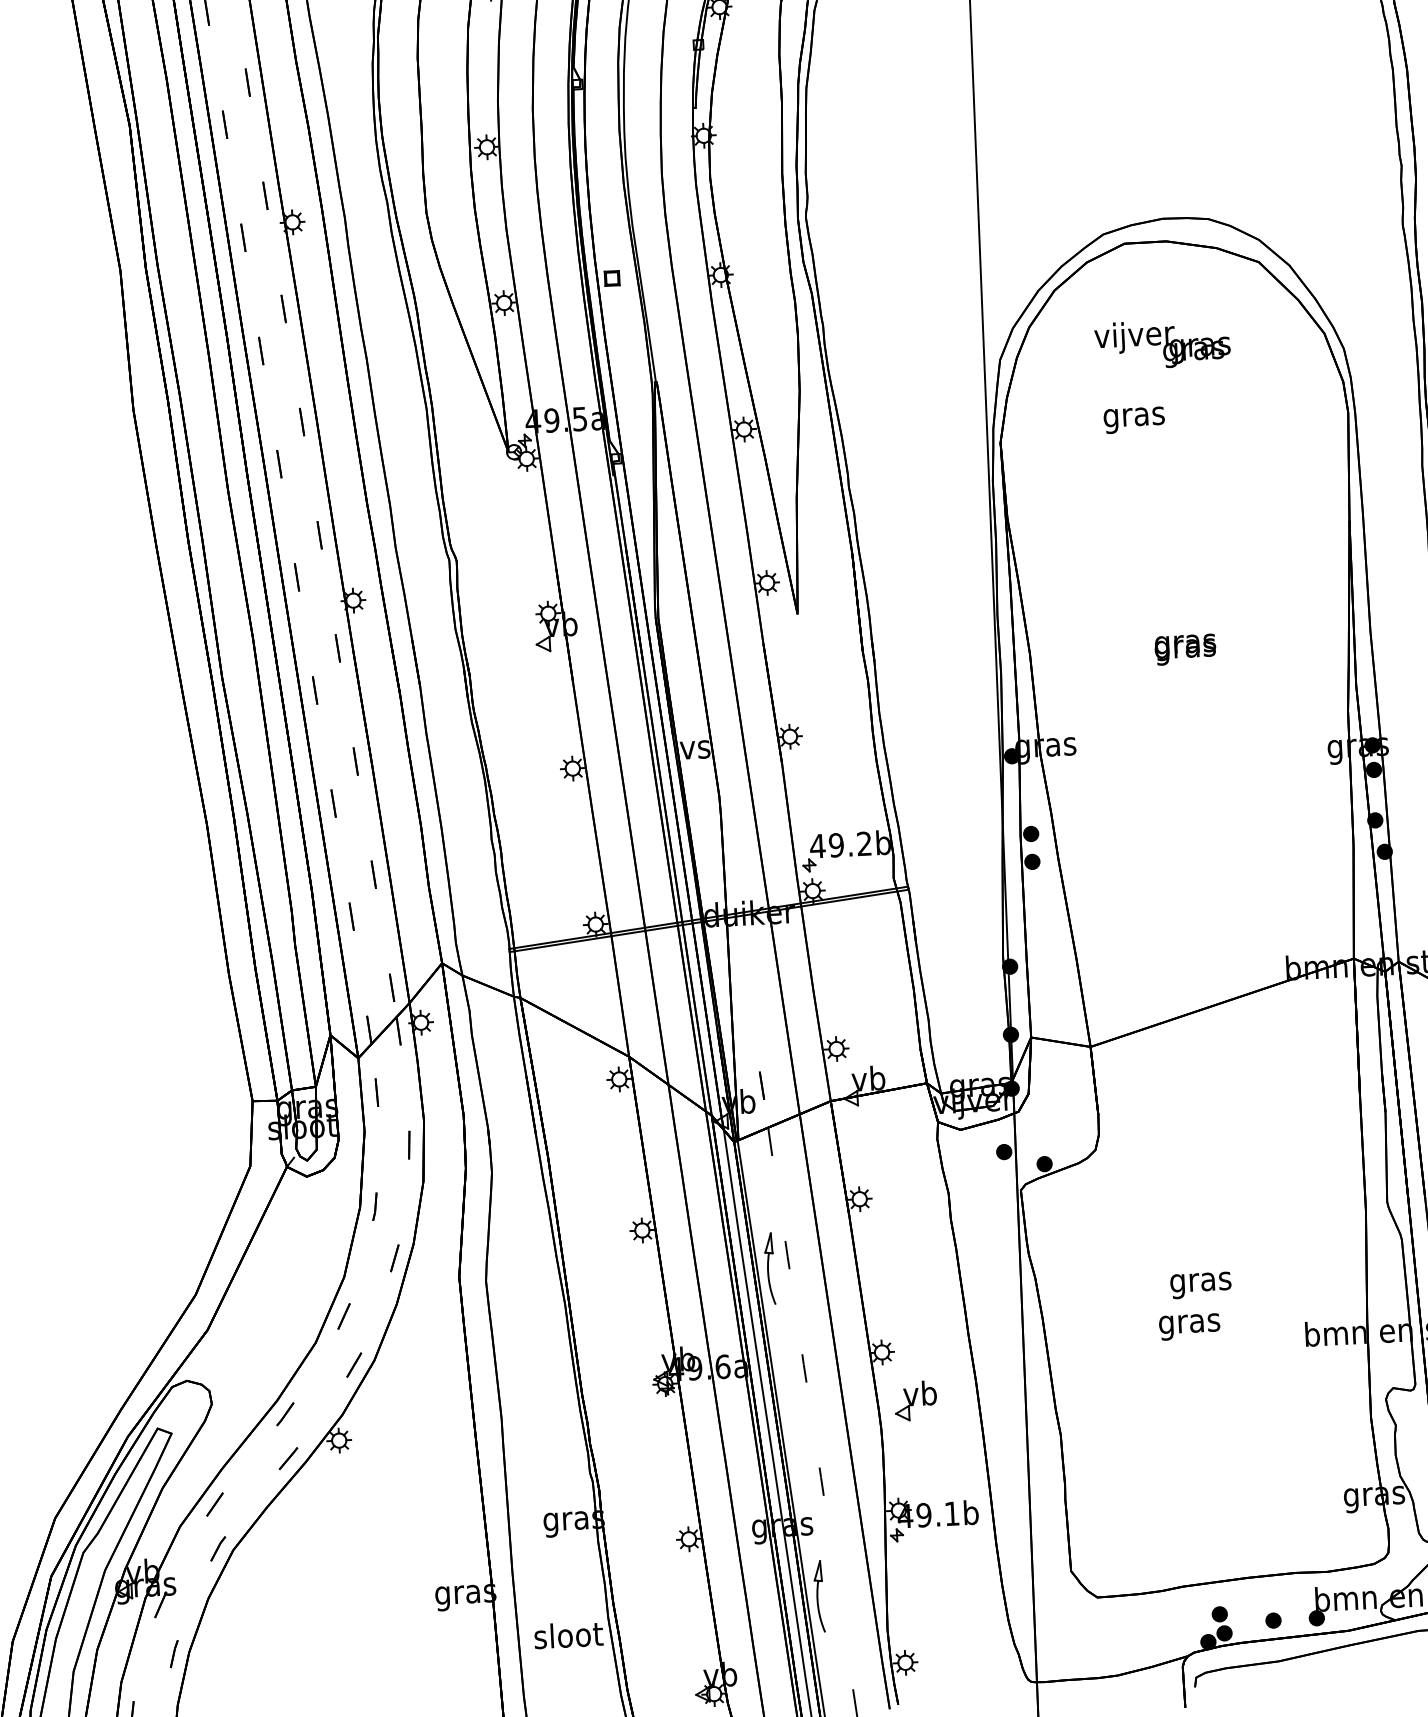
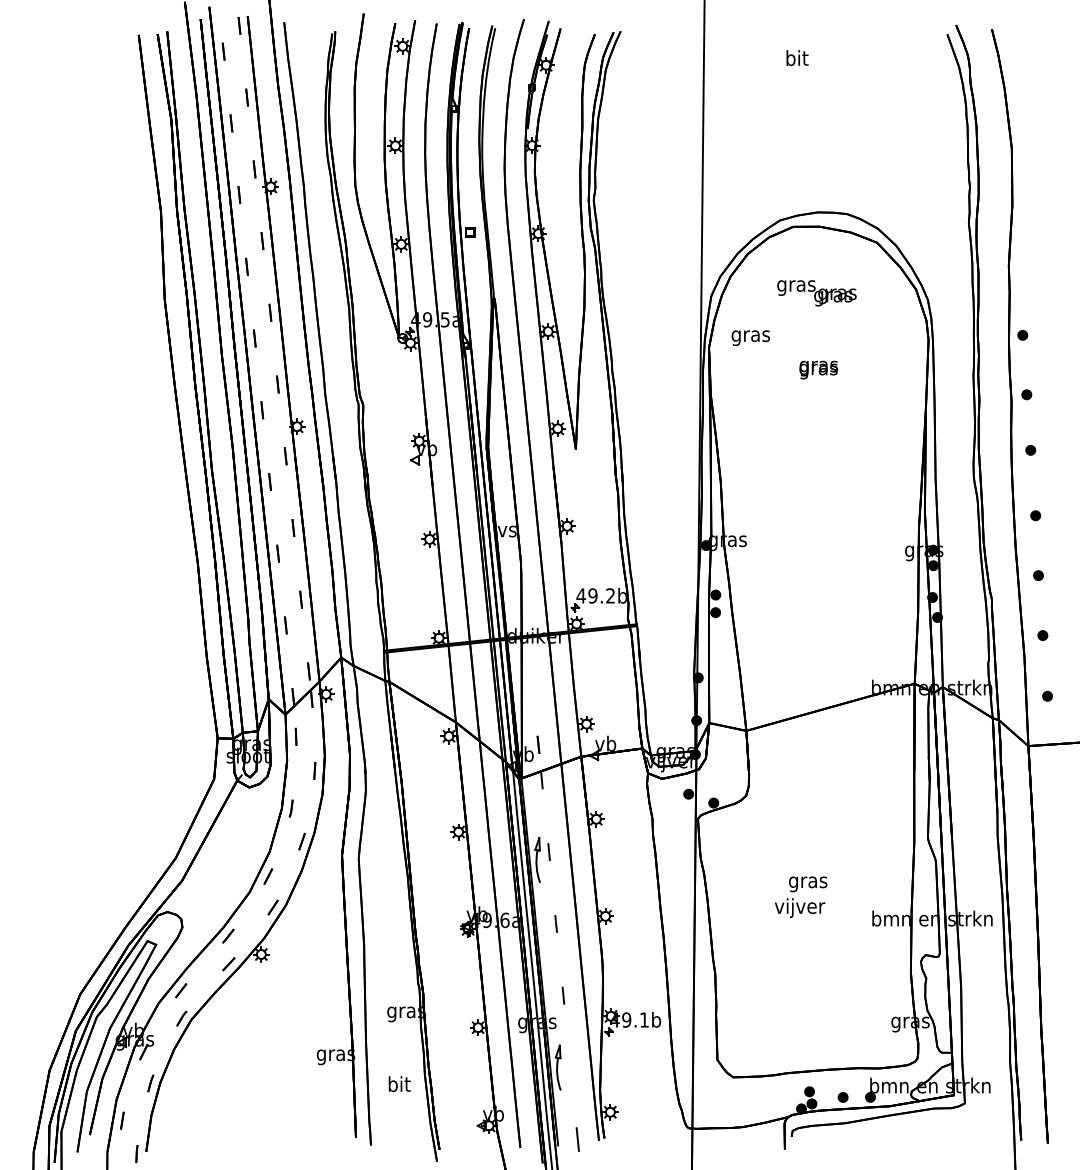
text: (1134, 336) -> (796, 285), vijver -> gras
text: (1133, 420) -> (750, 338), moved
text: (1185, 648) -> (818, 369), moved
text: (1189, 1322) -> (799, 907), gras -> vijver
part: (914, 1400) -> (624, 947), removed
text: (568, 1635) -> (399, 1084), sloot -> bit

